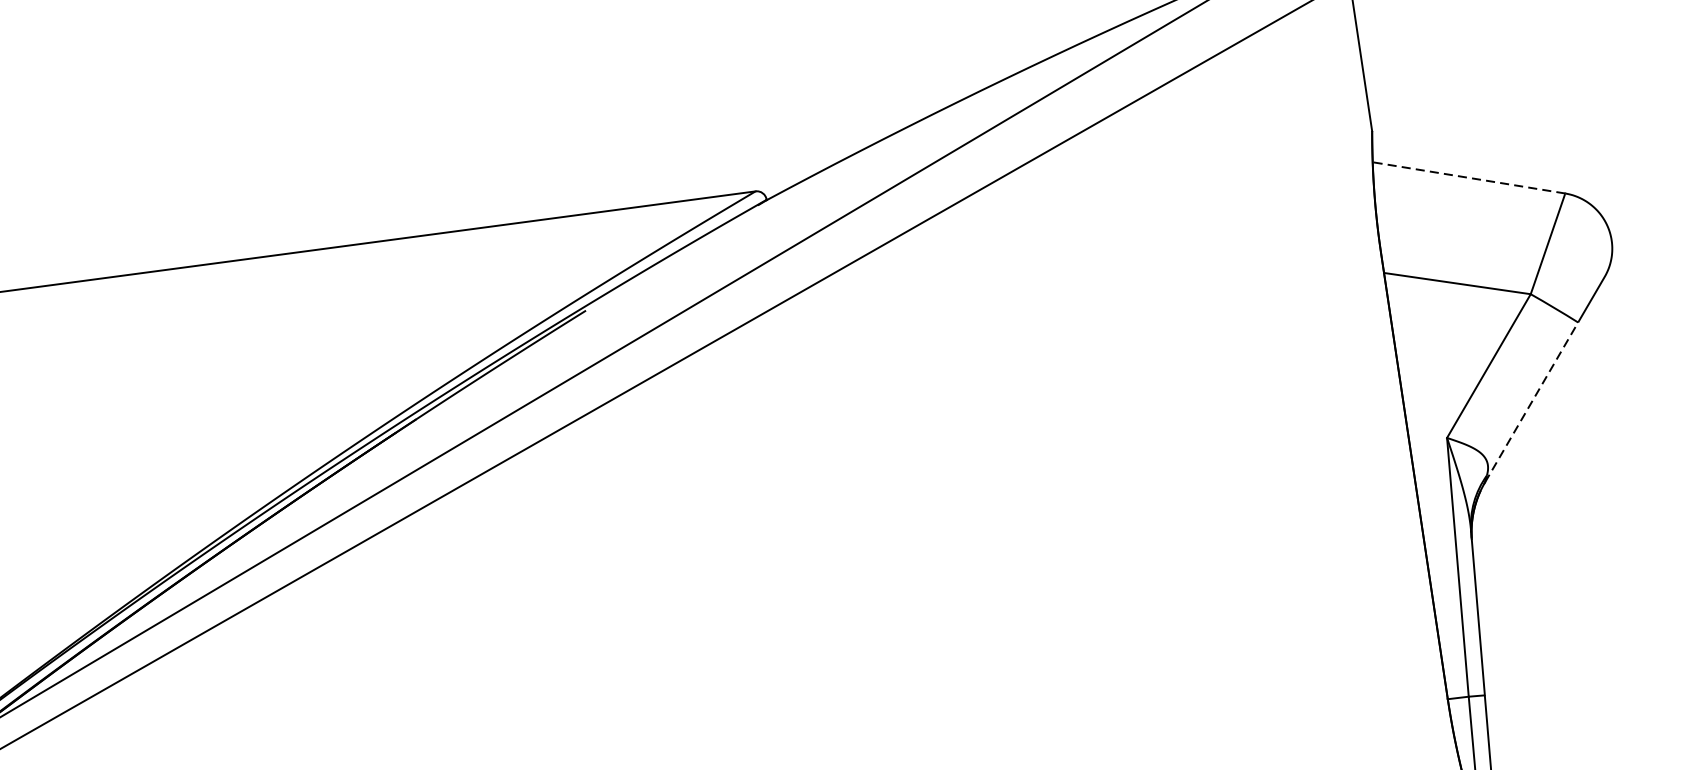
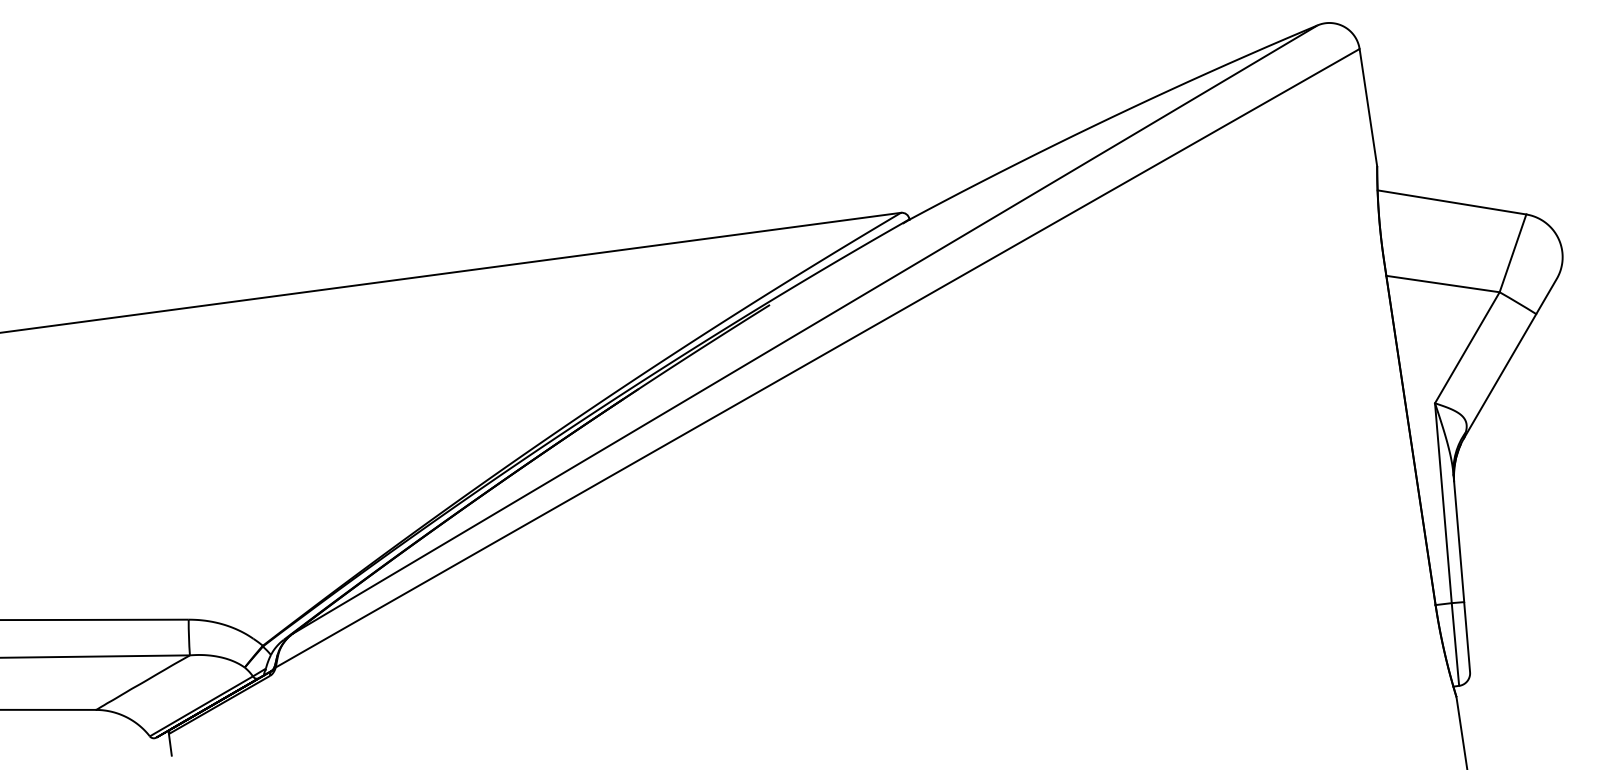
line: (1468, 177) -> (1451, 202), dashed -> solid
line: (1531, 401) -> (1500, 375), dashed -> solid

